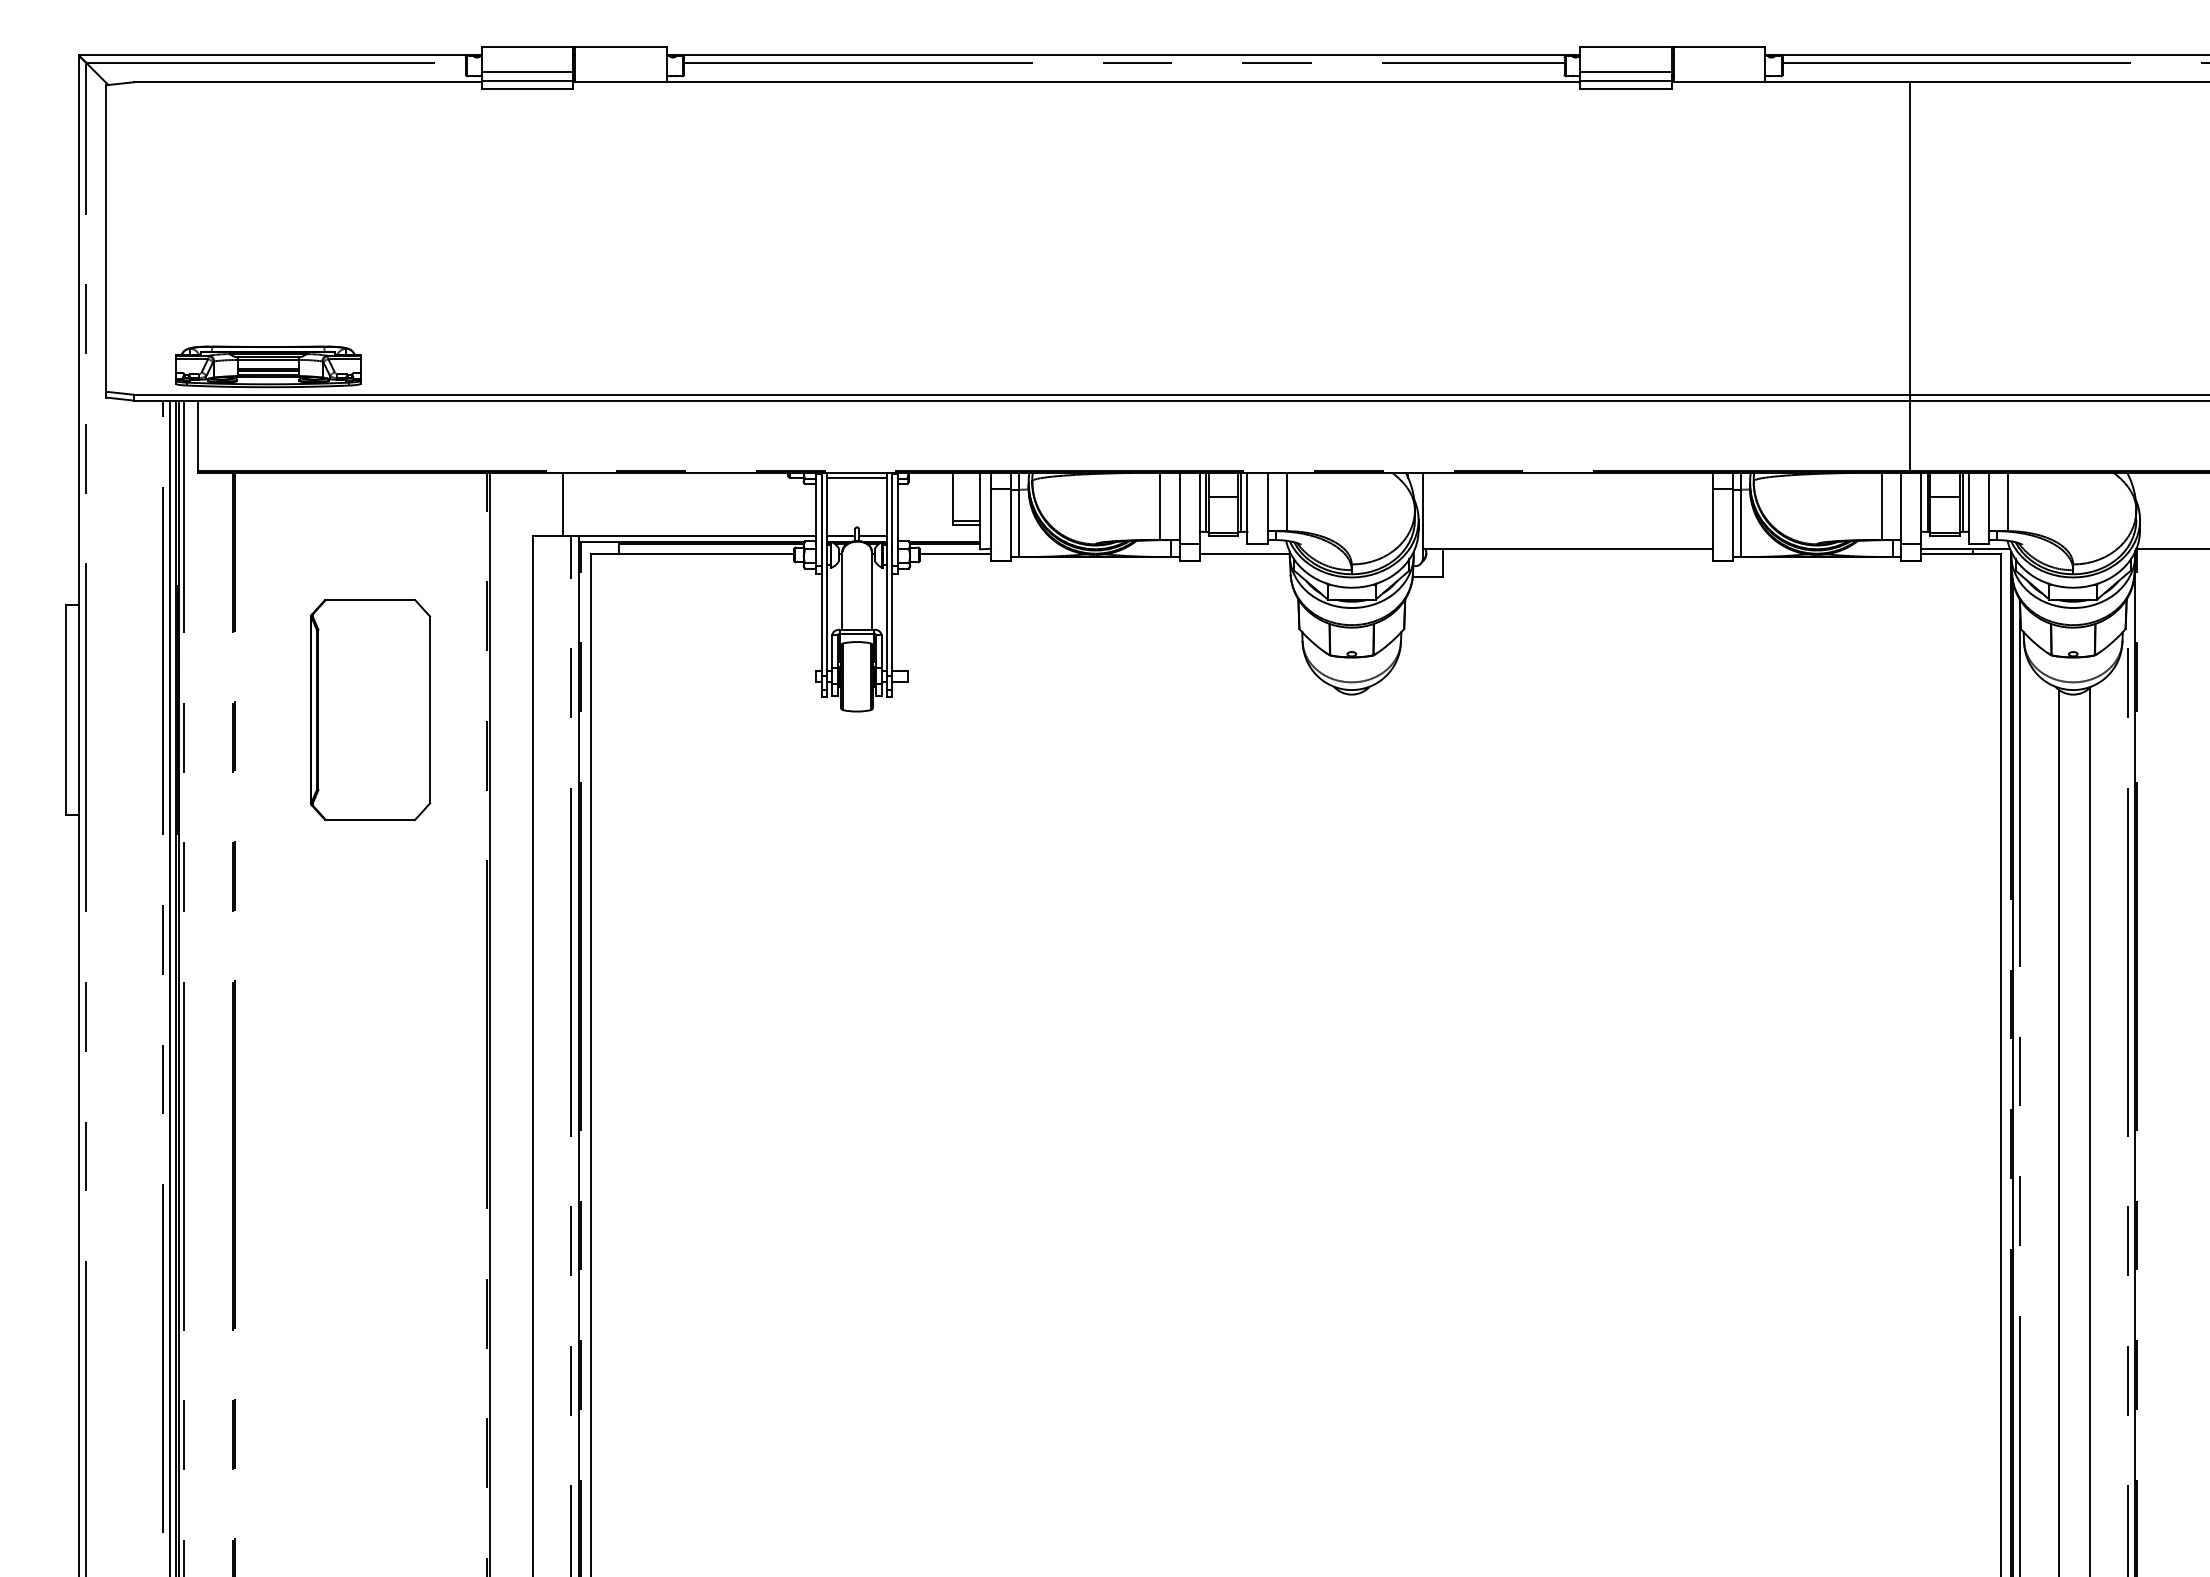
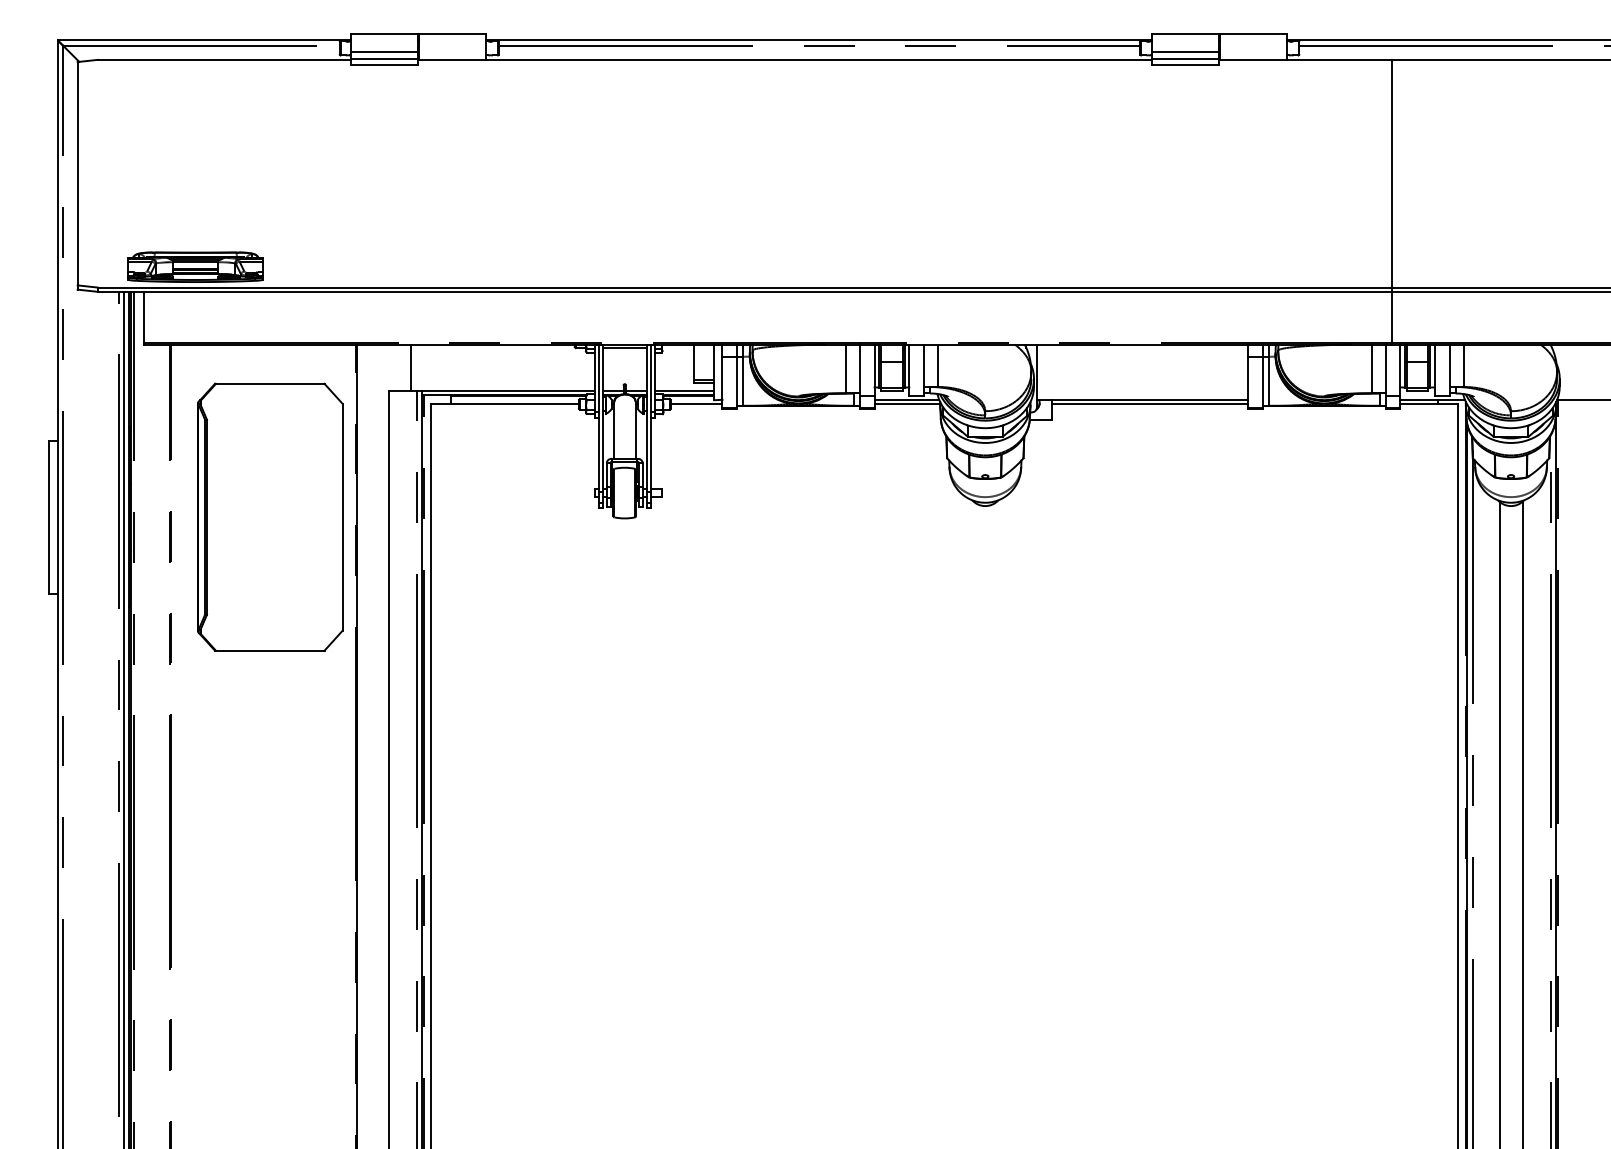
line: (939, 536) -> (684, 390), added
line: (1243, 549) -> (906, 400), added
line: (1577, 554) -> (1149, 403), added
part: (370, 709) -> (270, 516), size x1.67

